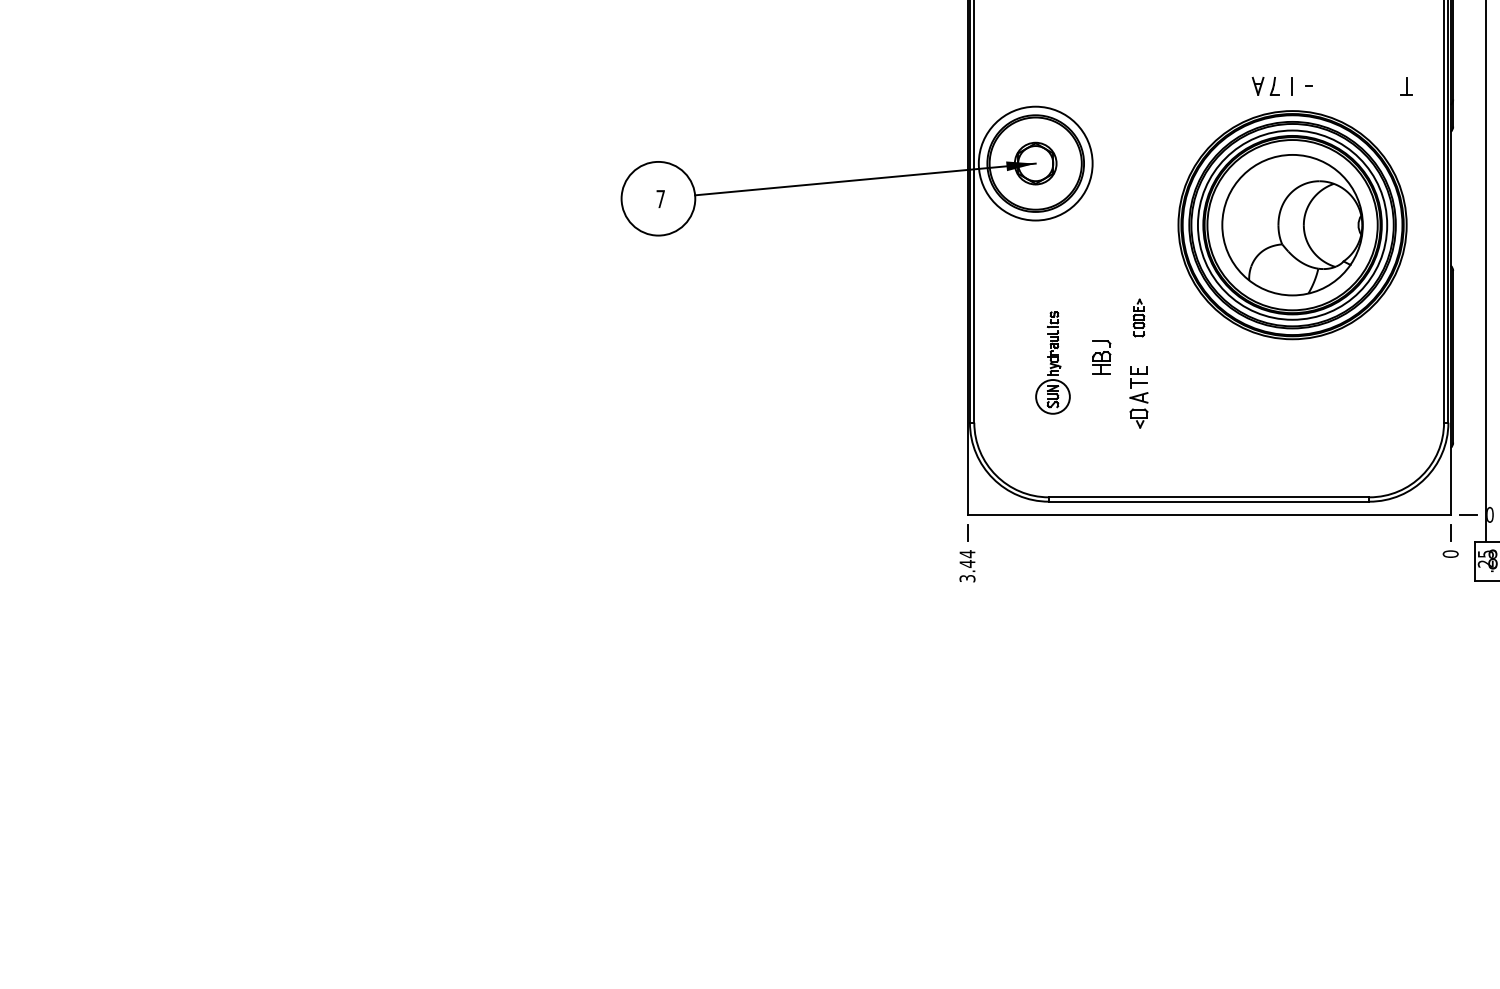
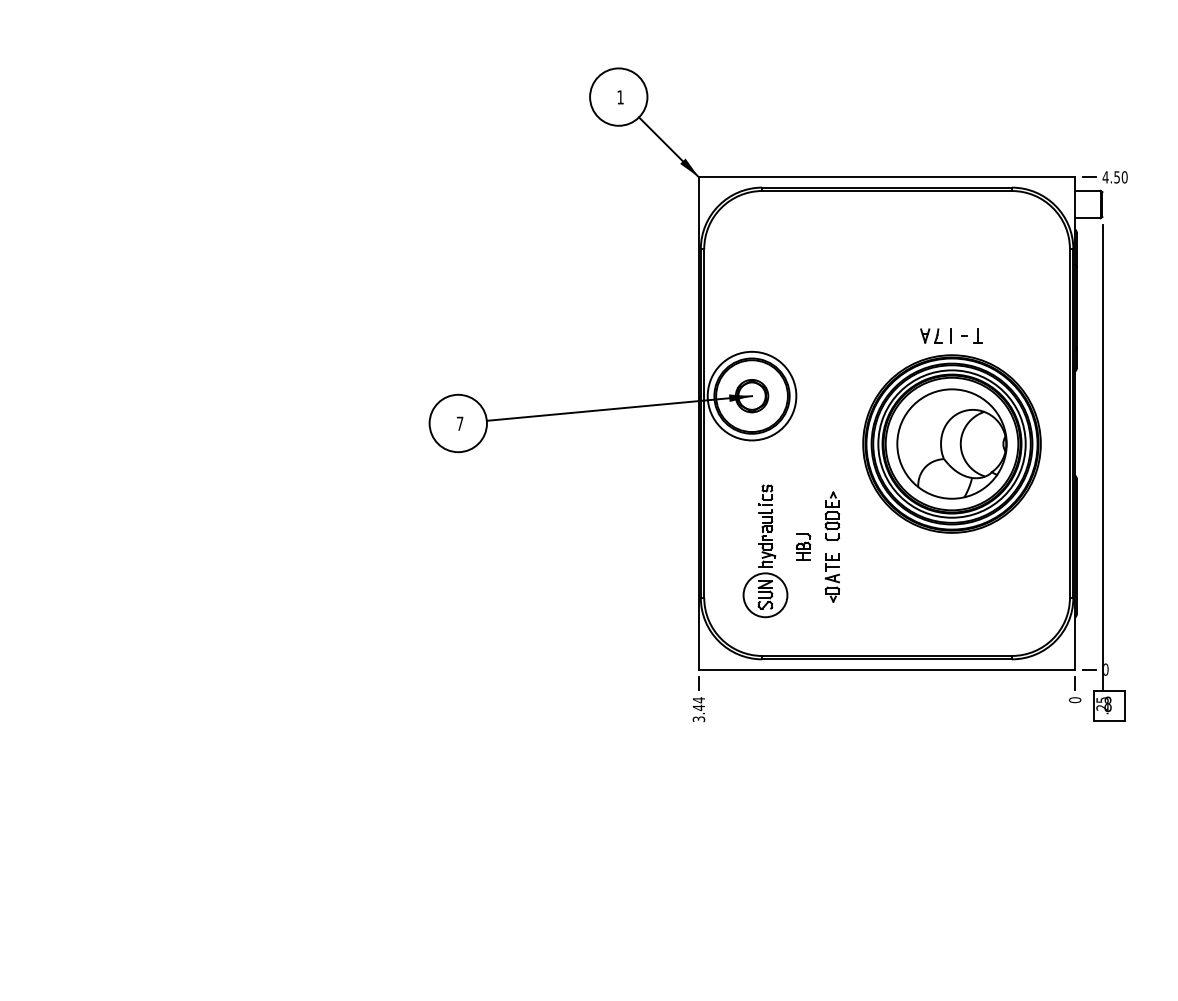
part: (1406, 85) -> (977, 335), moved
part: (1139, 318) -> (832, 516), size x1.67
part: (1053, 363) -> (765, 551), size x1.67

